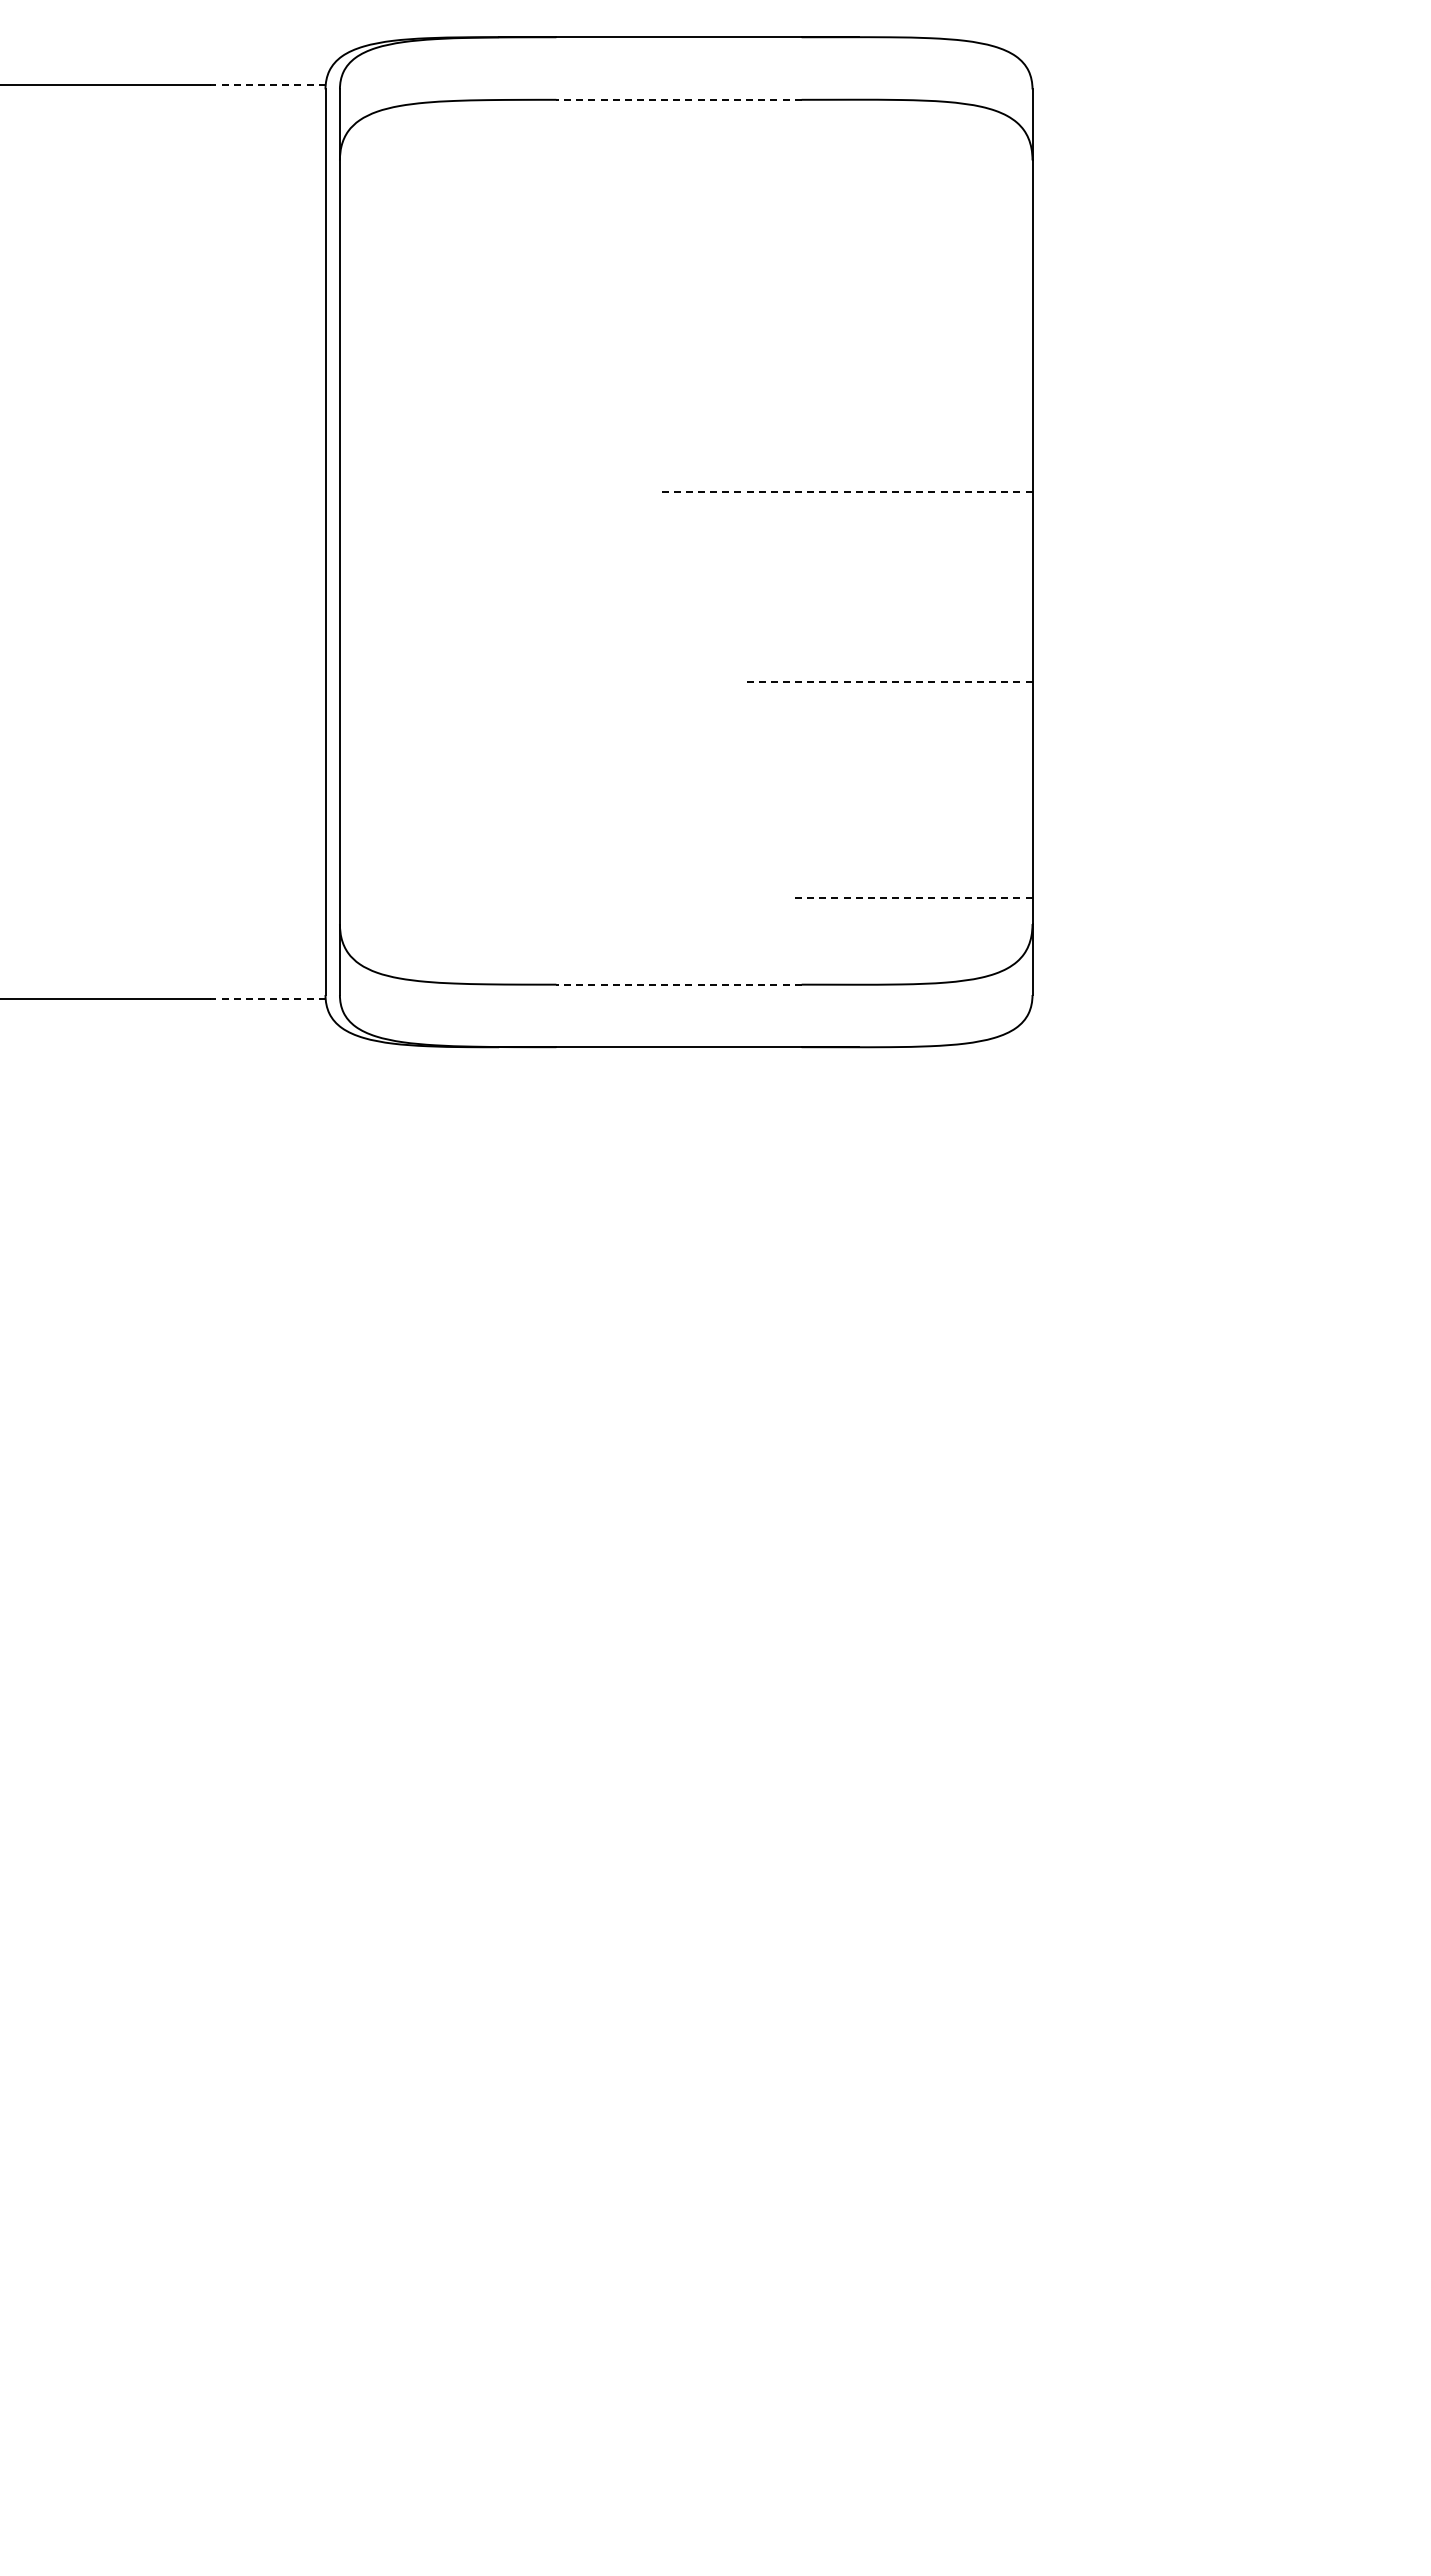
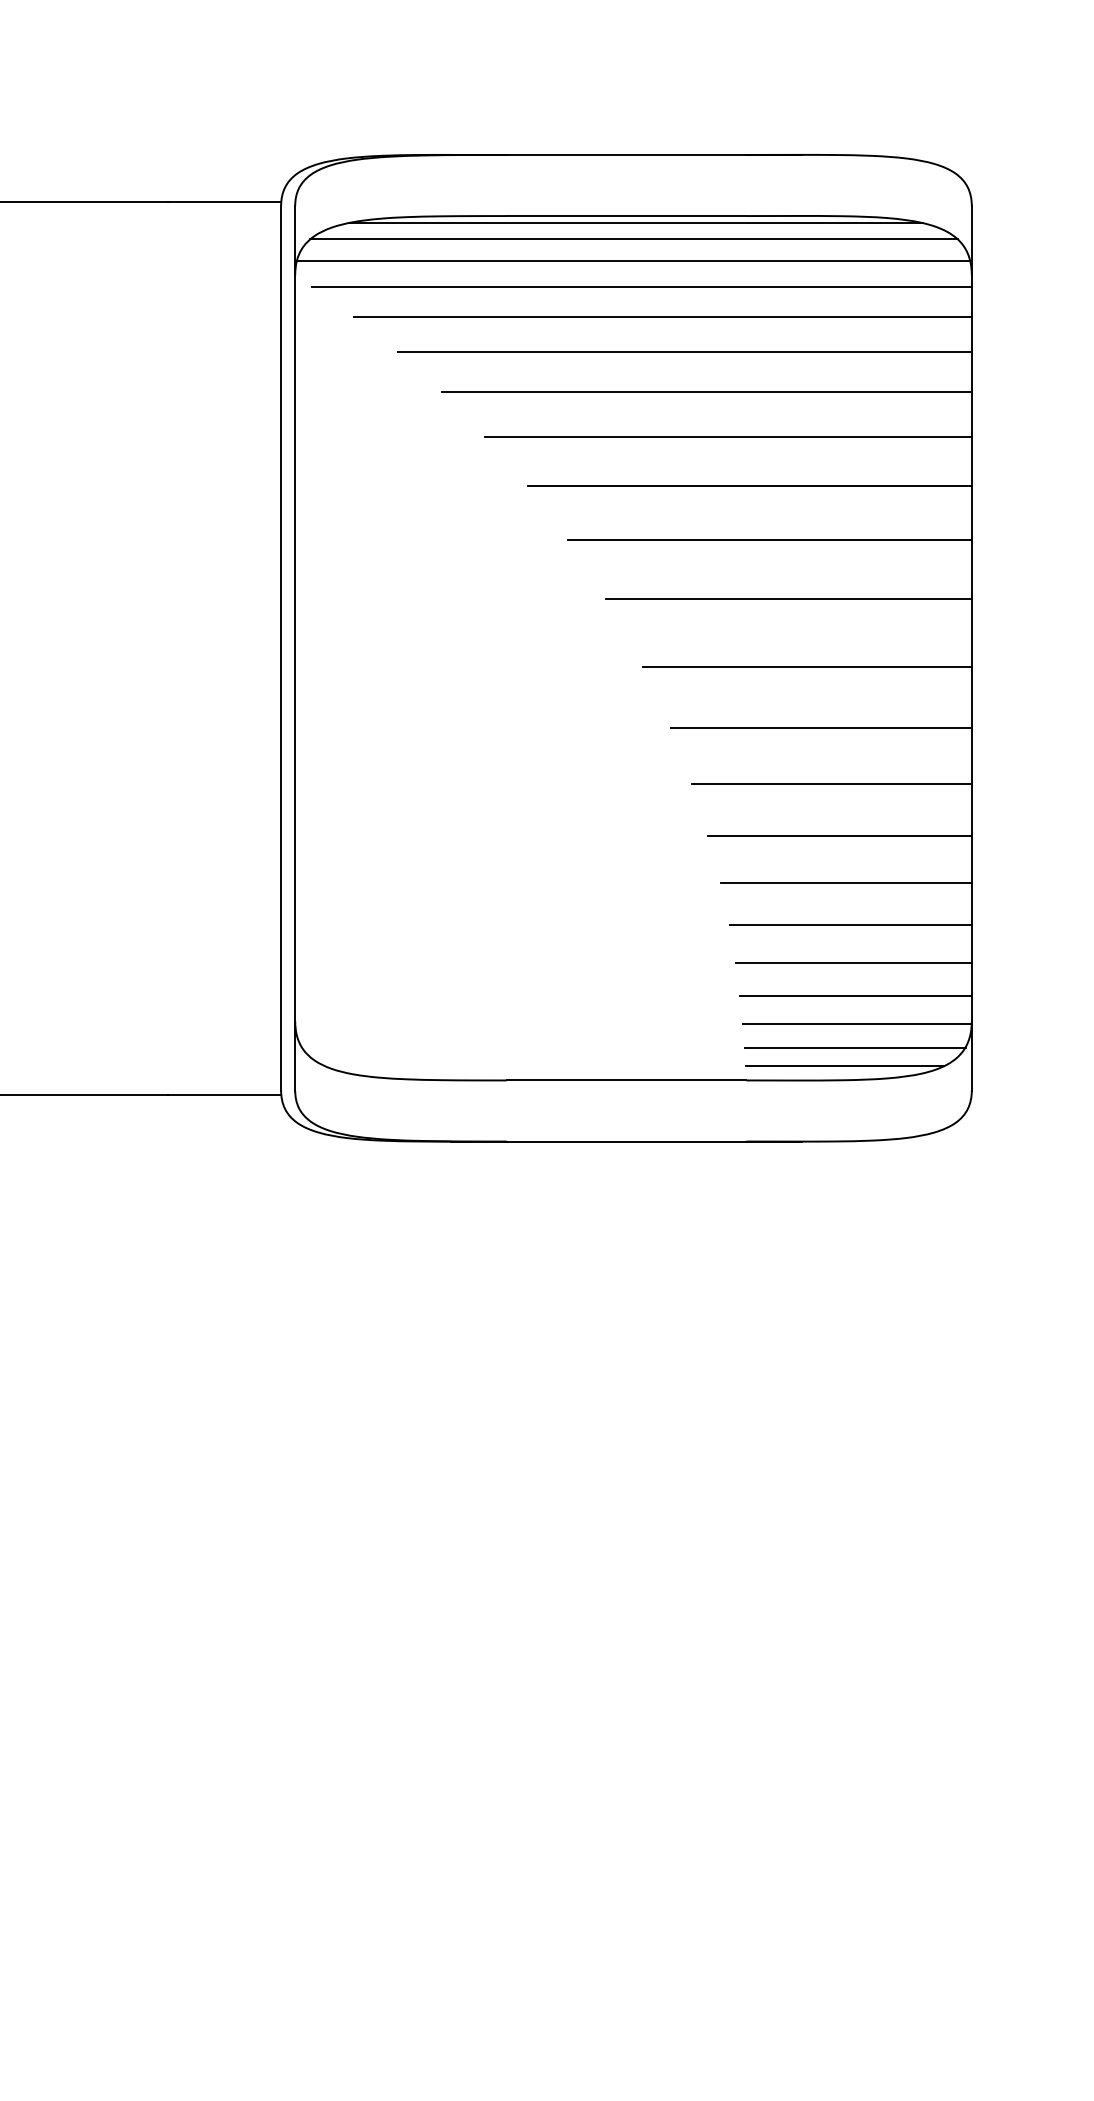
line: (267, 85) -> (224, 202), dashed -> solid
line: (679, 99) -> (626, 215), dashed -> solid
line: (688, 107) -> (635, 223), added
line: (686, 123) -> (633, 239), added
line: (685, 145) -> (632, 260), added
line: (694, 171) -> (641, 286), added
line: (716, 203) -> (663, 317), added
line: (738, 239) -> (684, 352), added
line: (761, 280) -> (707, 392), added
line: (783, 325) -> (728, 436), added
line: (804, 376) -> (749, 486), added
line: (825, 431) -> (769, 540), added
line: (844, 491) -> (788, 598), dashed -> solid
line: (863, 561) -> (806, 667), added
line: (878, 623) -> (821, 727), added
line: (888, 681) -> (831, 784), dashed -> solid
line: (897, 734) -> (839, 836), added
line: (903, 782) -> (845, 882), added
line: (908, 825) -> (850, 924), added
line: (911, 864) -> (853, 963), added
line: (913, 898) -> (855, 996), dashed -> solid
line: (915, 926) -> (857, 1023), added
line: (913, 951) -> (855, 1048), added
line: (902, 970) -> (844, 1066), added
line: (679, 984) -> (626, 1080), dashed -> solid
line: (267, 999) -> (224, 1094), dashed -> solid

